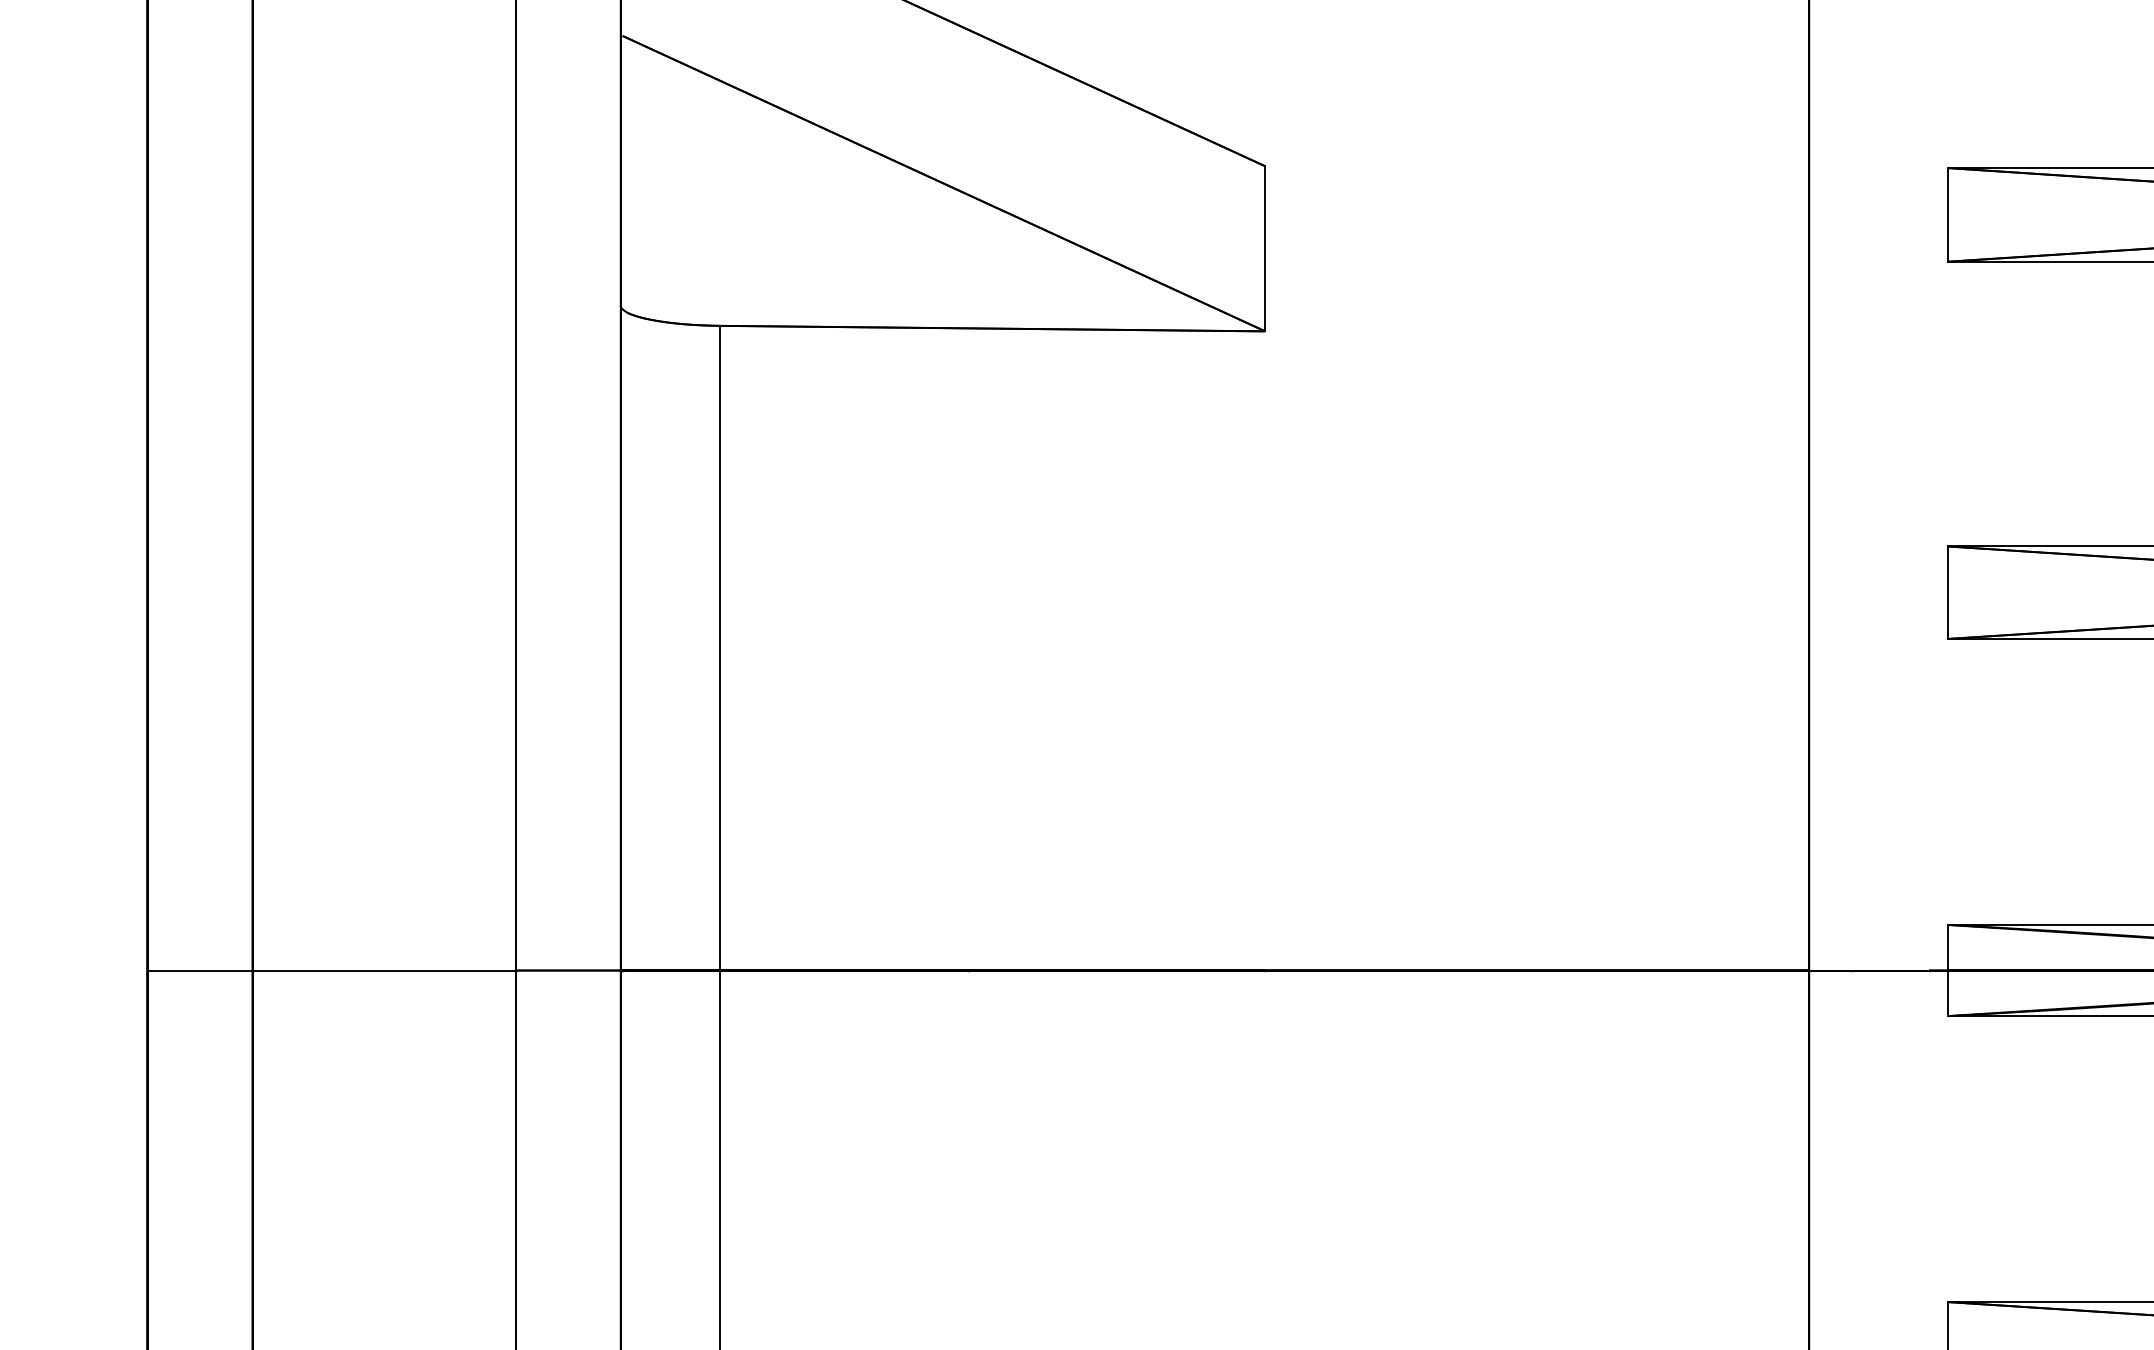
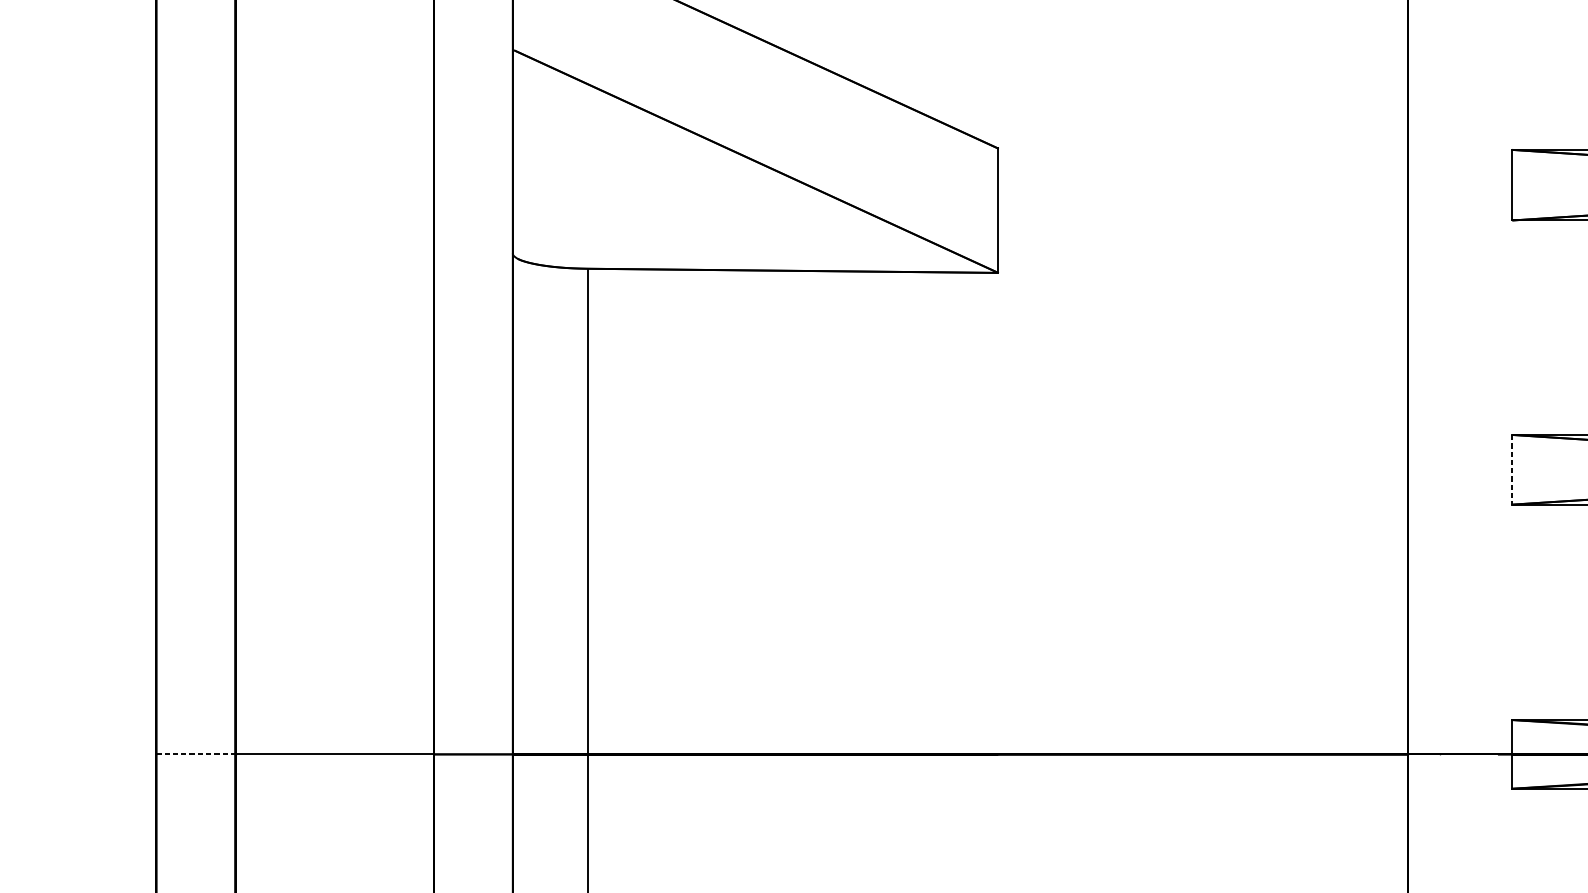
line: (1947, 593) -> (1512, 470), solid -> dashed
line: (200, 970) -> (196, 754), solid -> dashed

